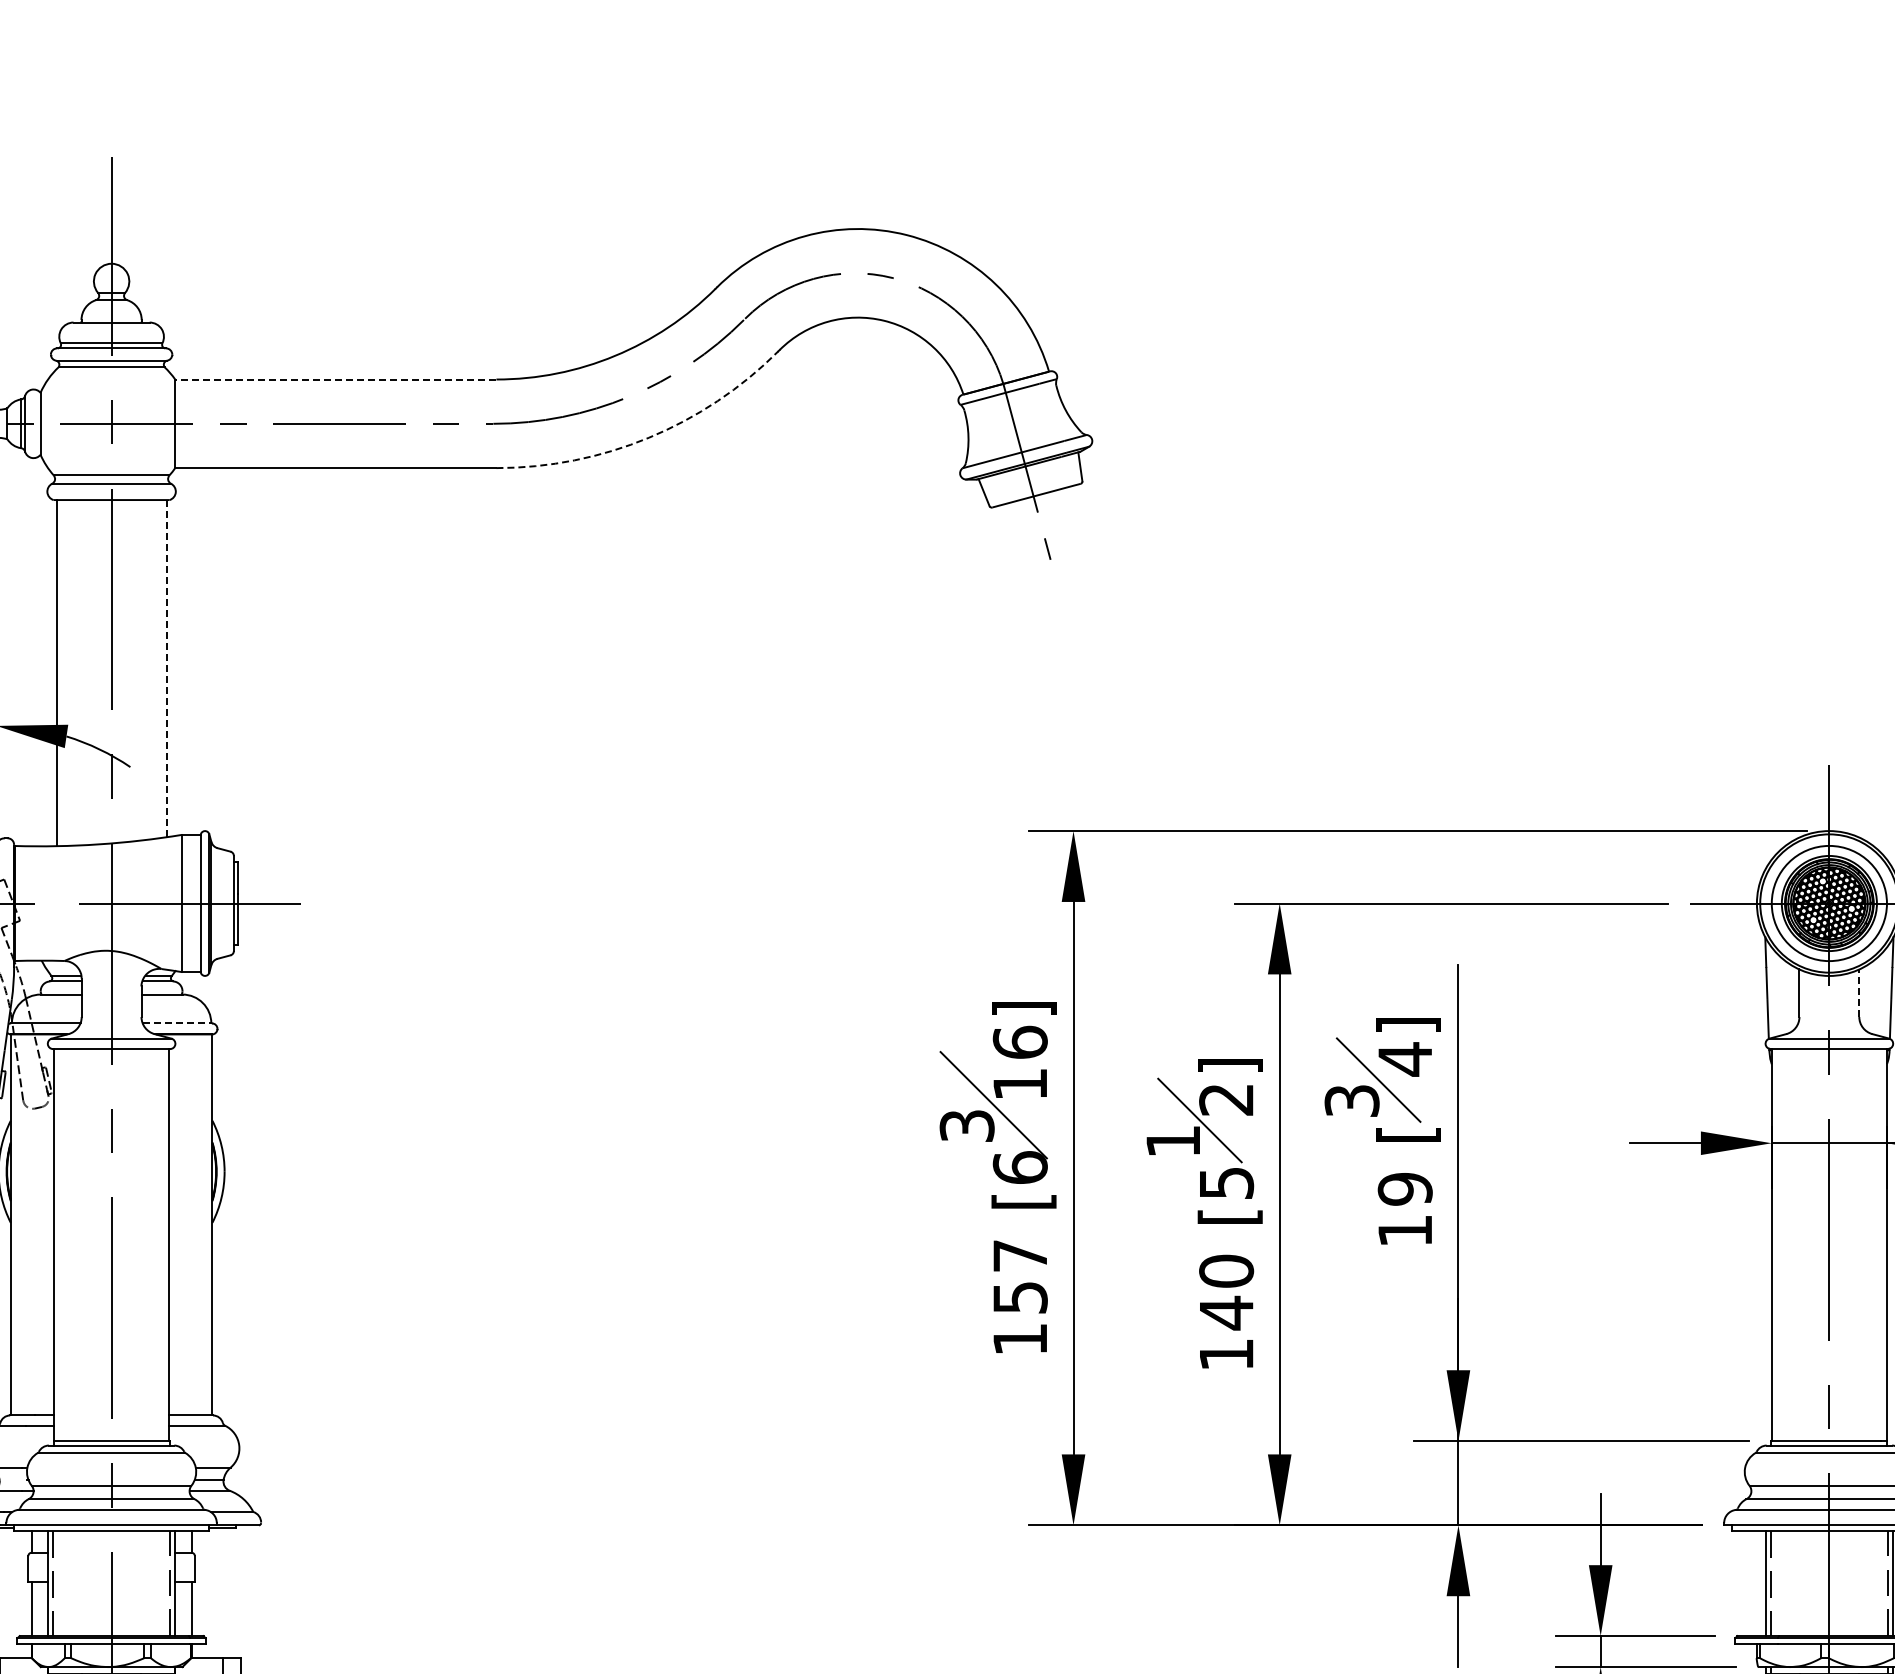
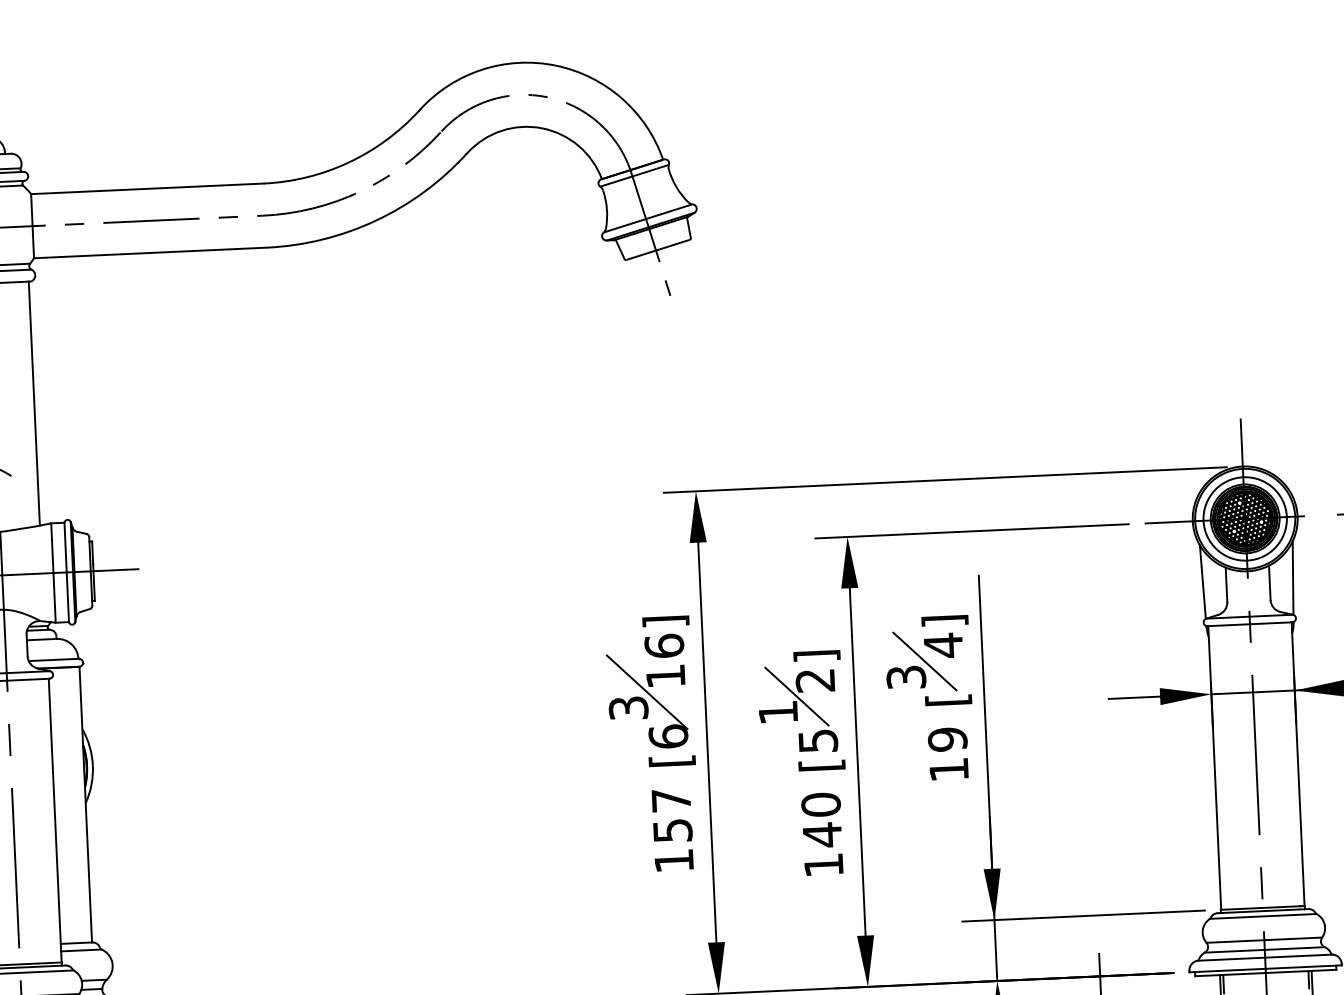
line: (335, 379) -> (147, 188), dashed -> solid
arc: (649, 437) -> (376, 220), dashed -> solid
line: (166, 668) -> (34, 403), dashed -> solid
line: (1859, 993) -> (1269, 583), dashed -> solid
line: (177, 1023) -> (53, 660), dashed -> solid

